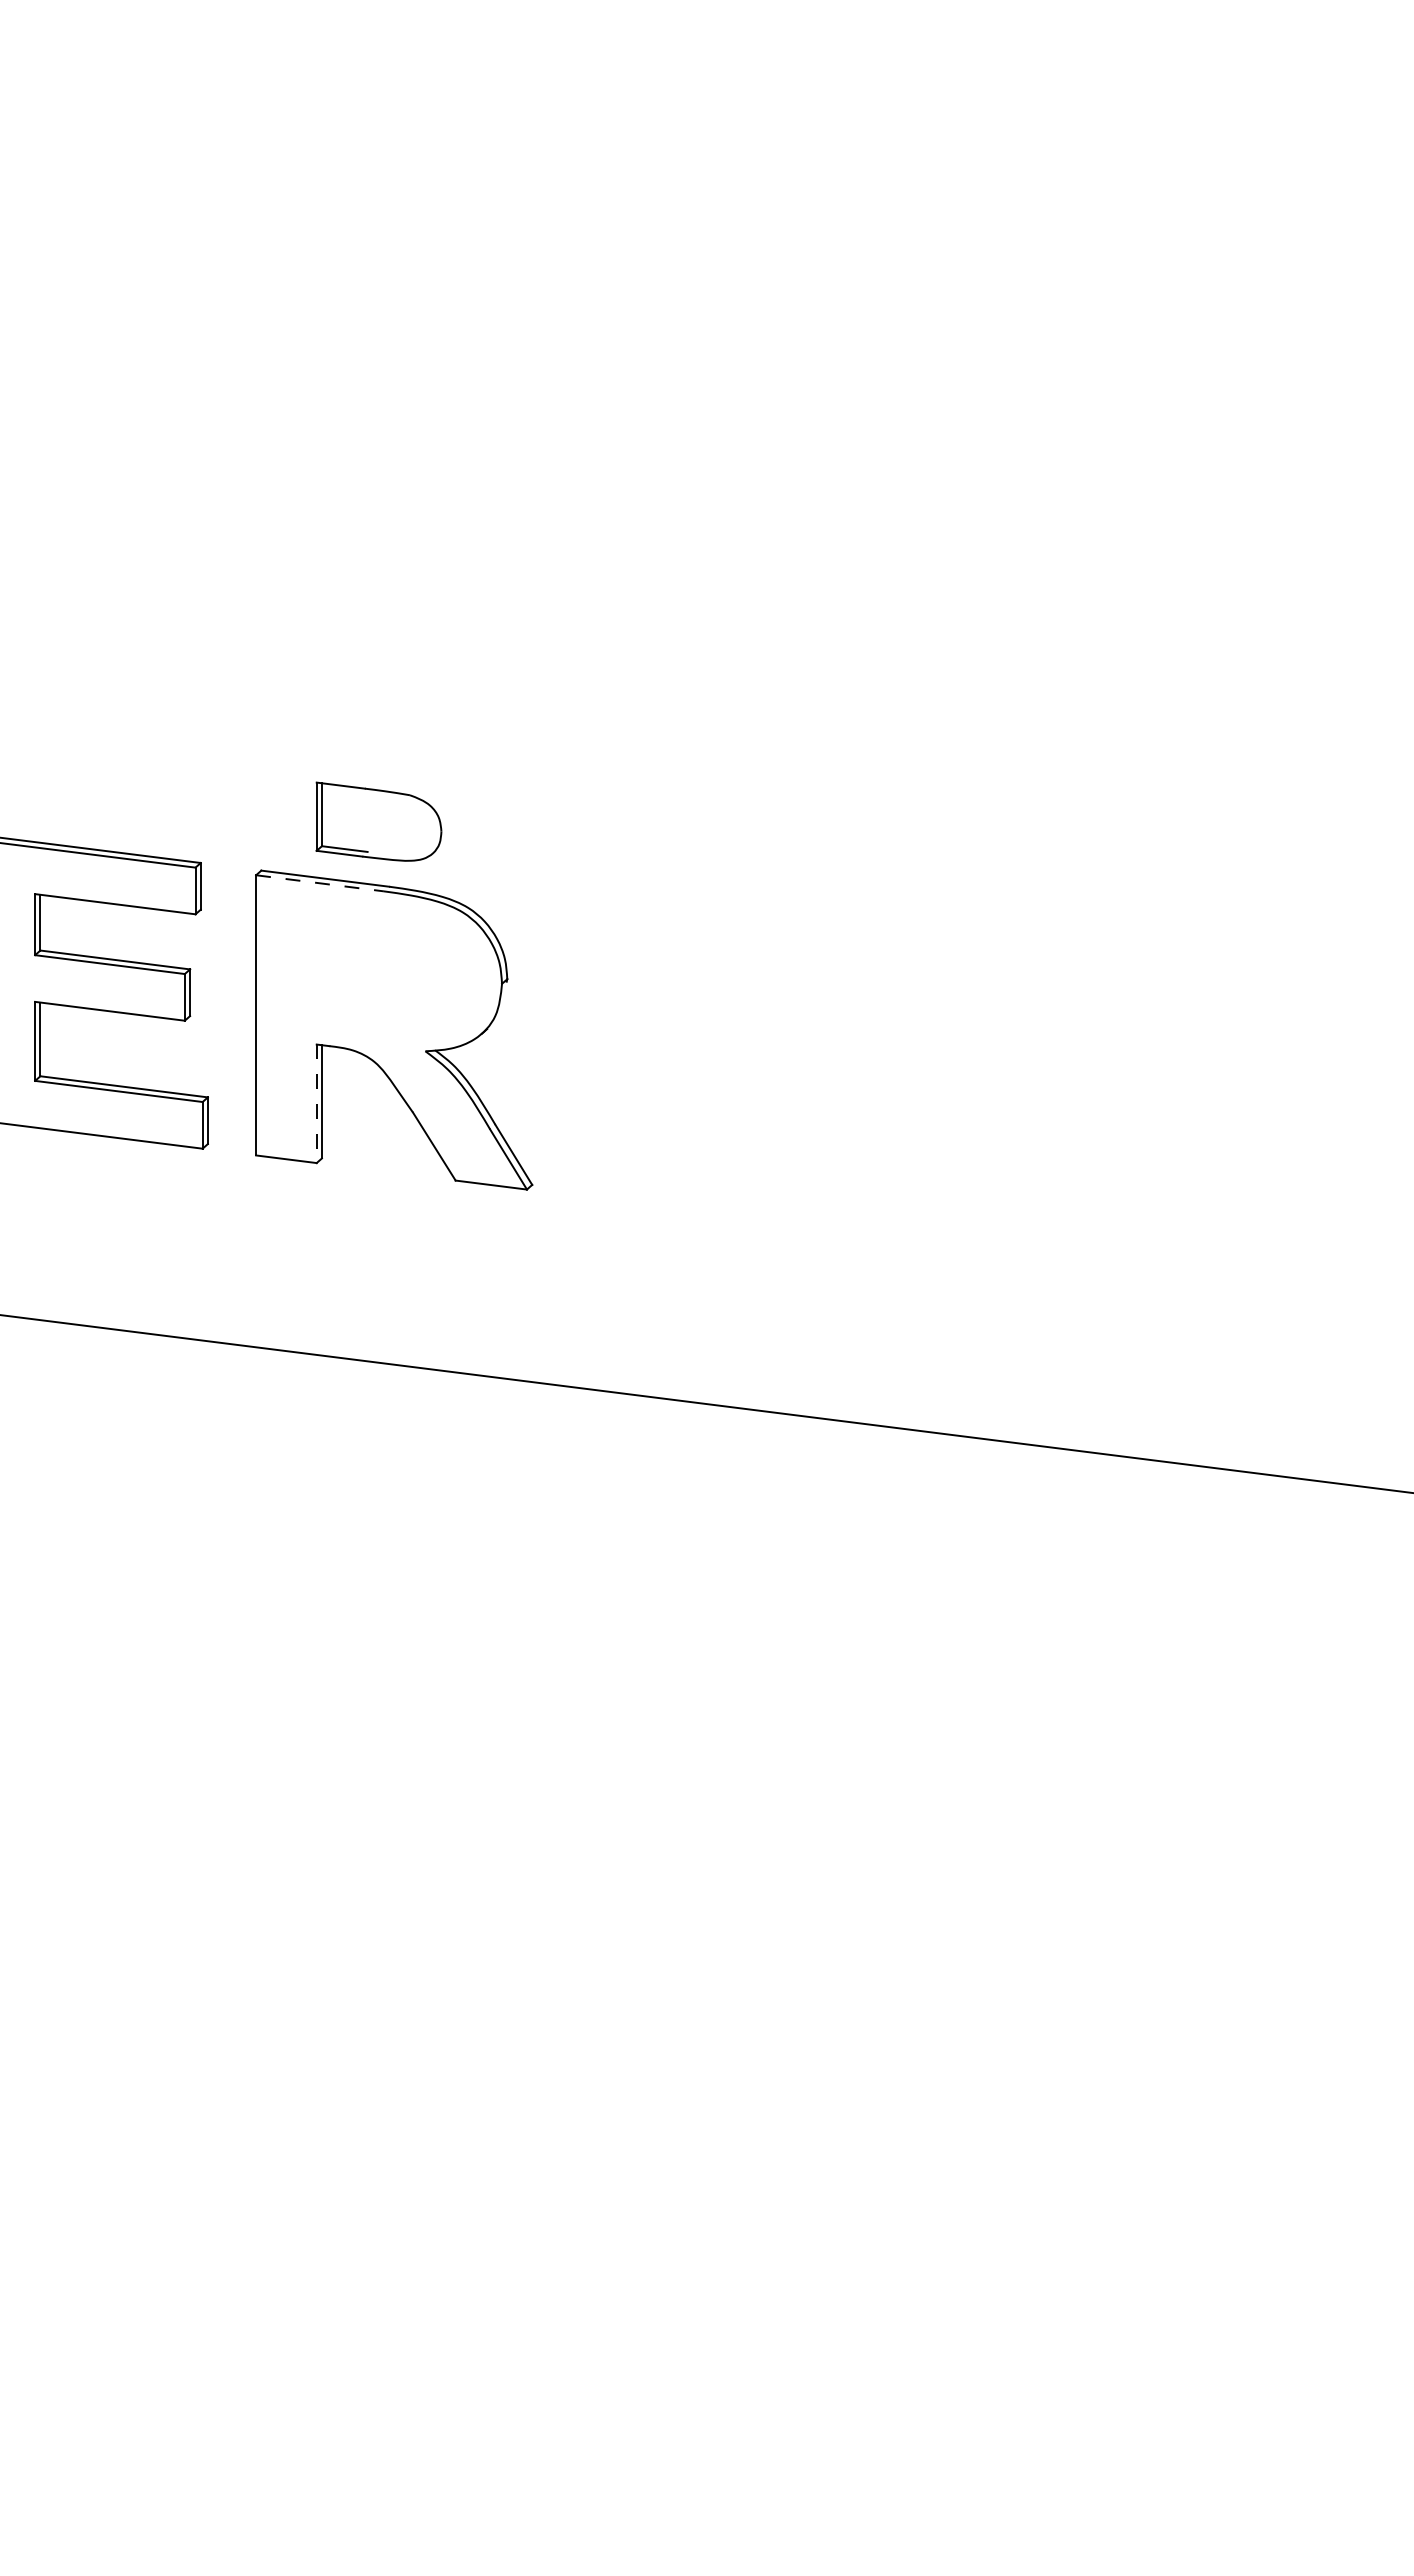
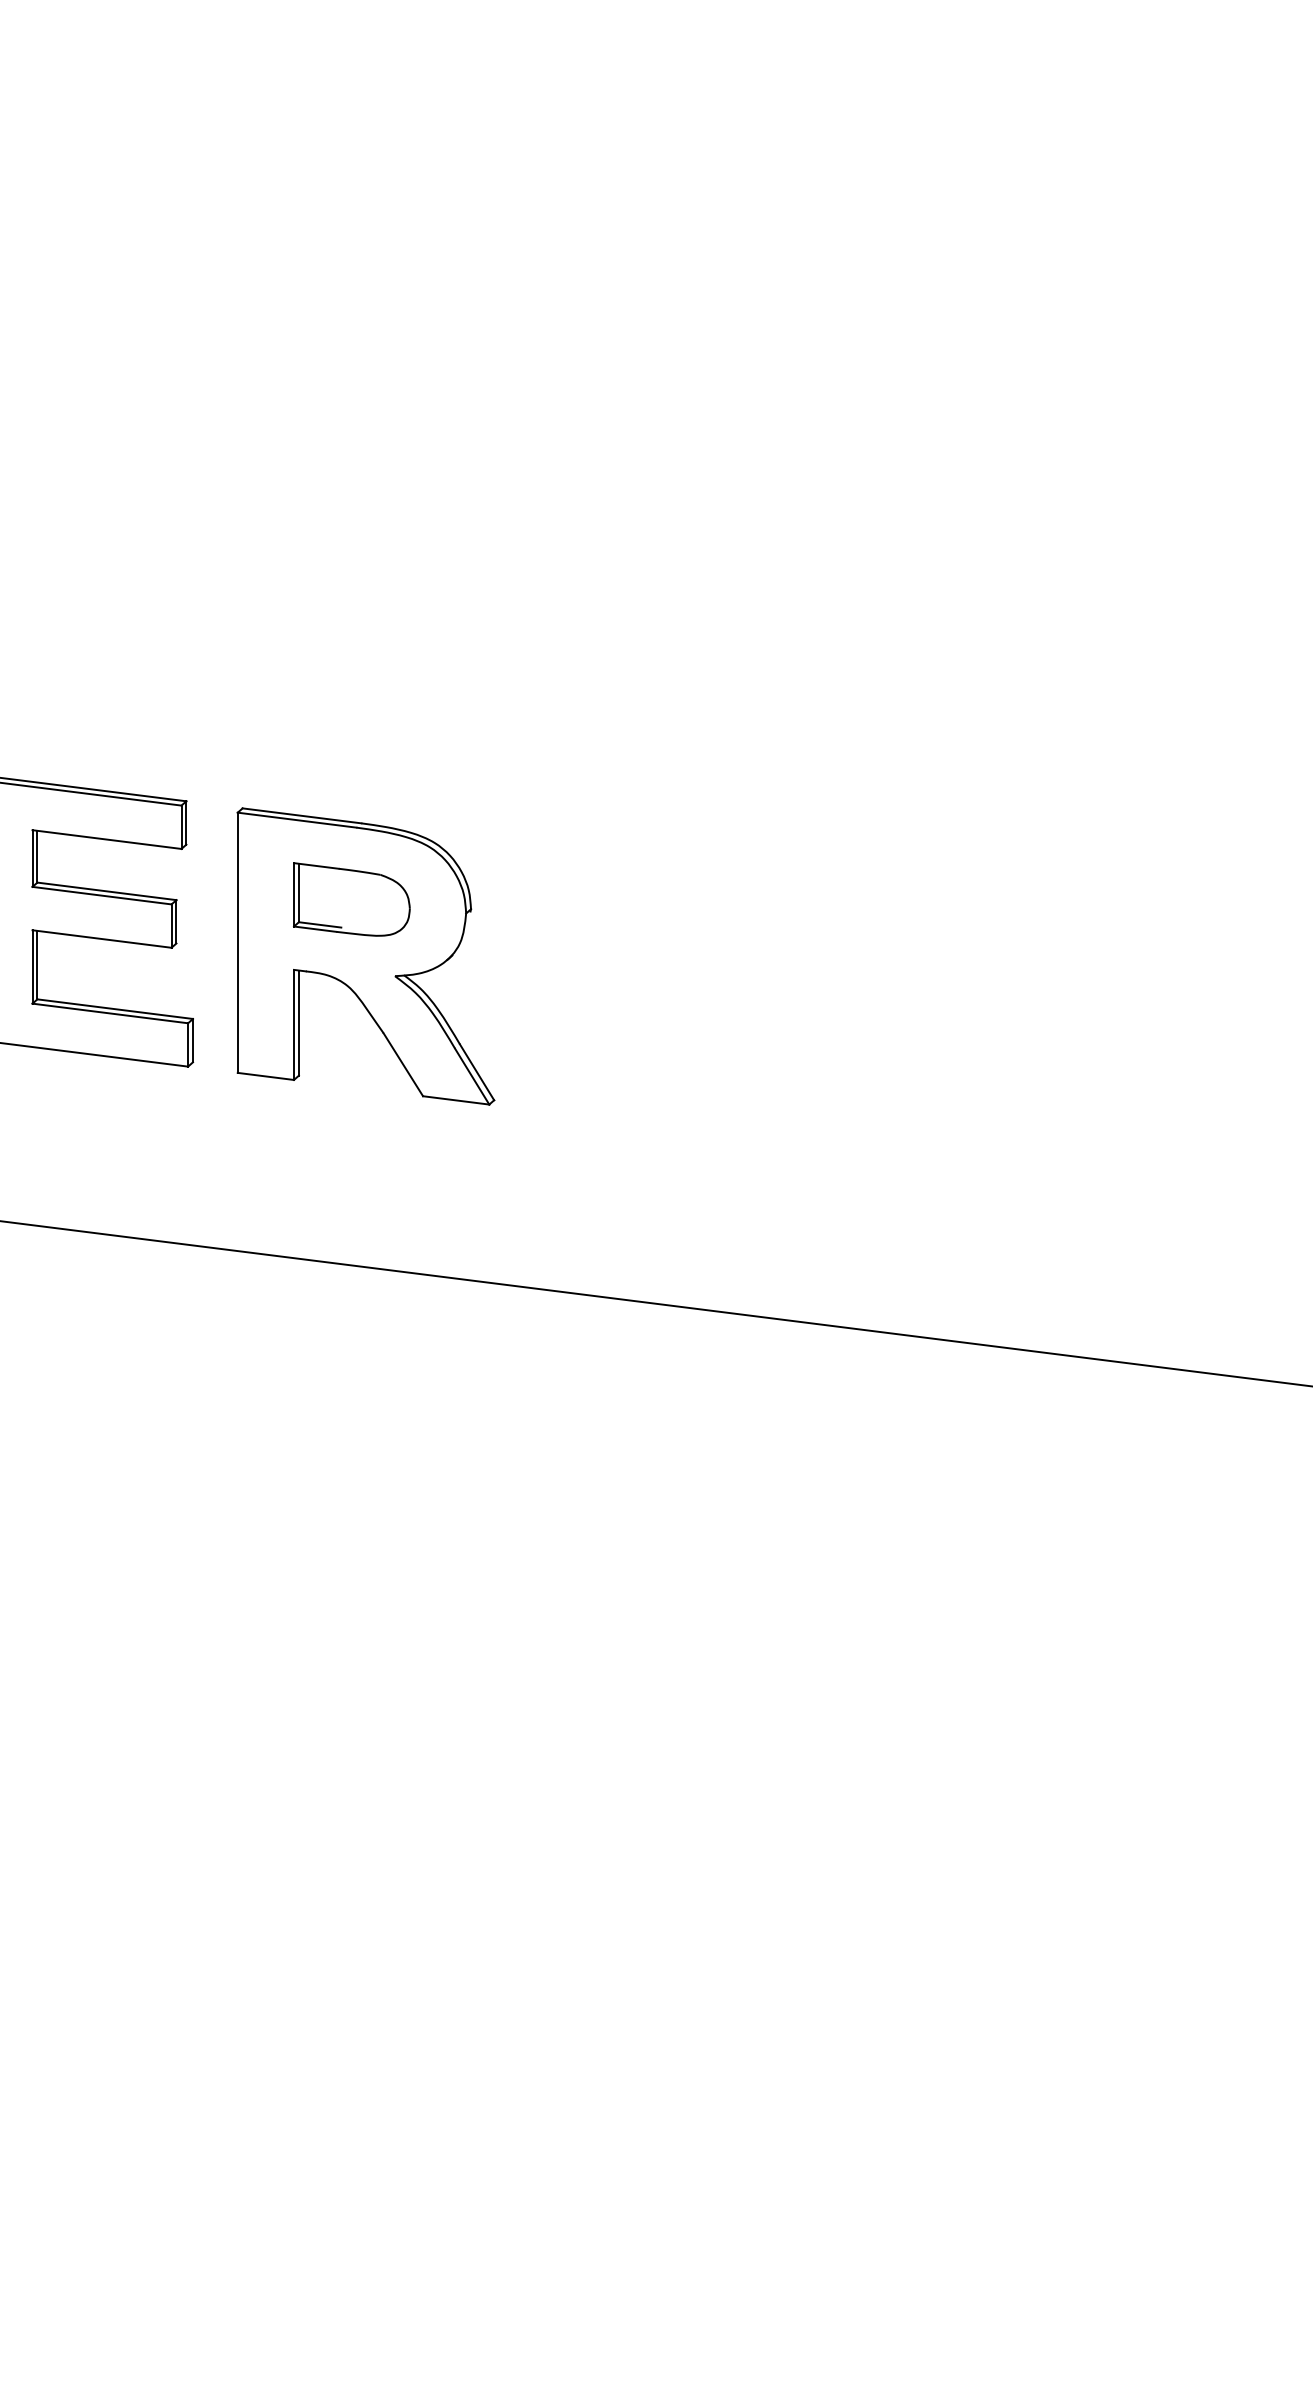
part: (378, 821) -> (351, 899), moved
line: (320, 883) -> (297, 820), dashed -> solid
line: (316, 1104) -> (293, 1025), dashed -> solid

